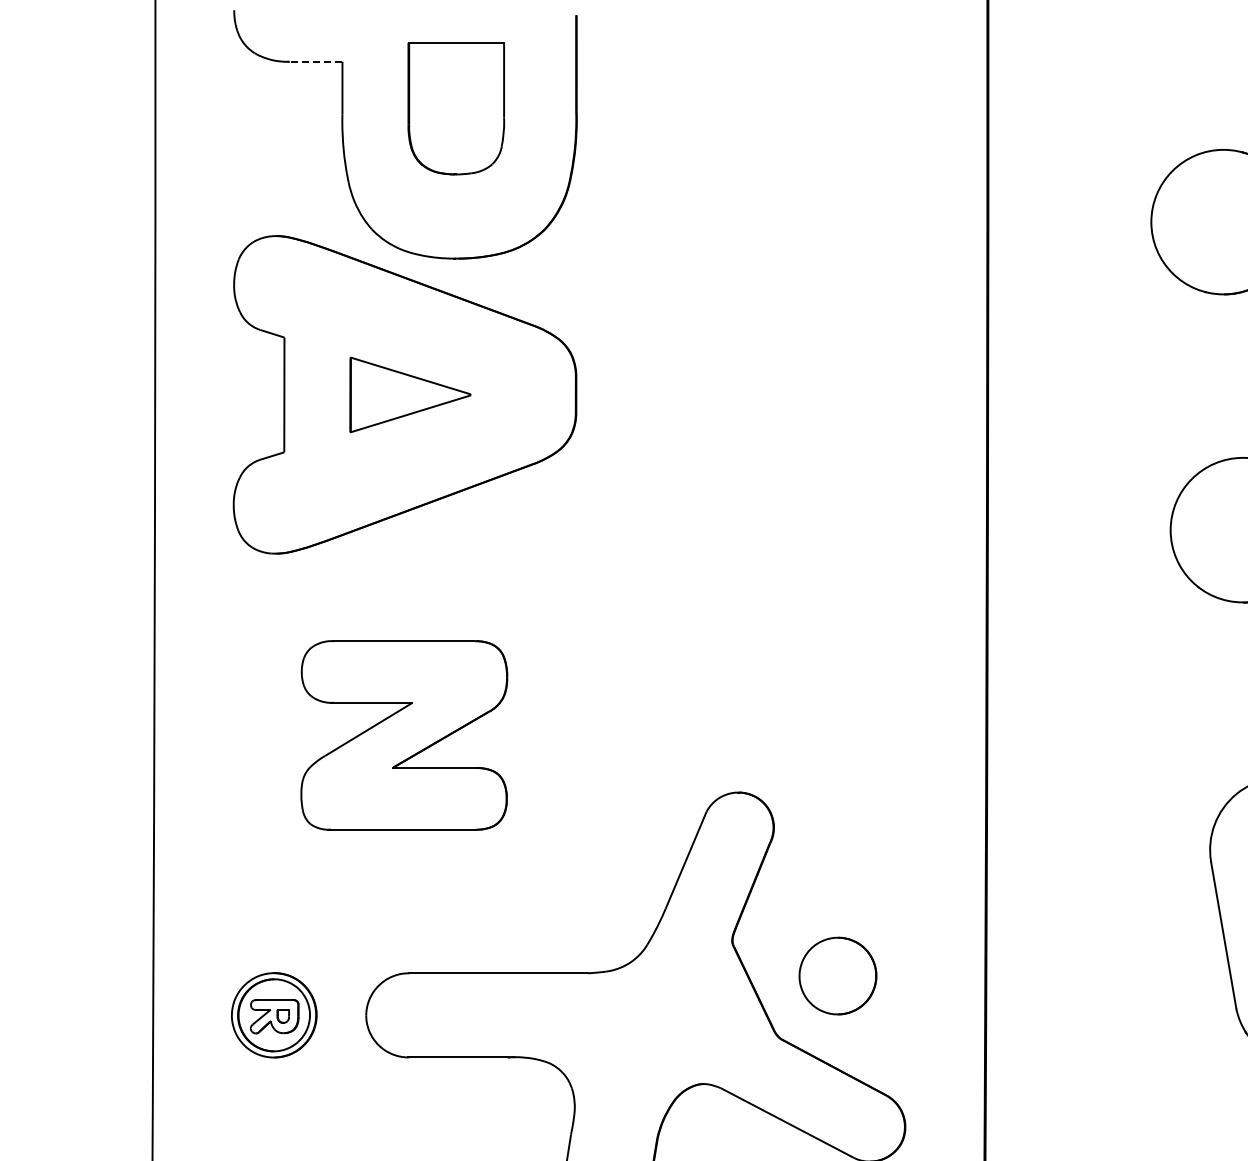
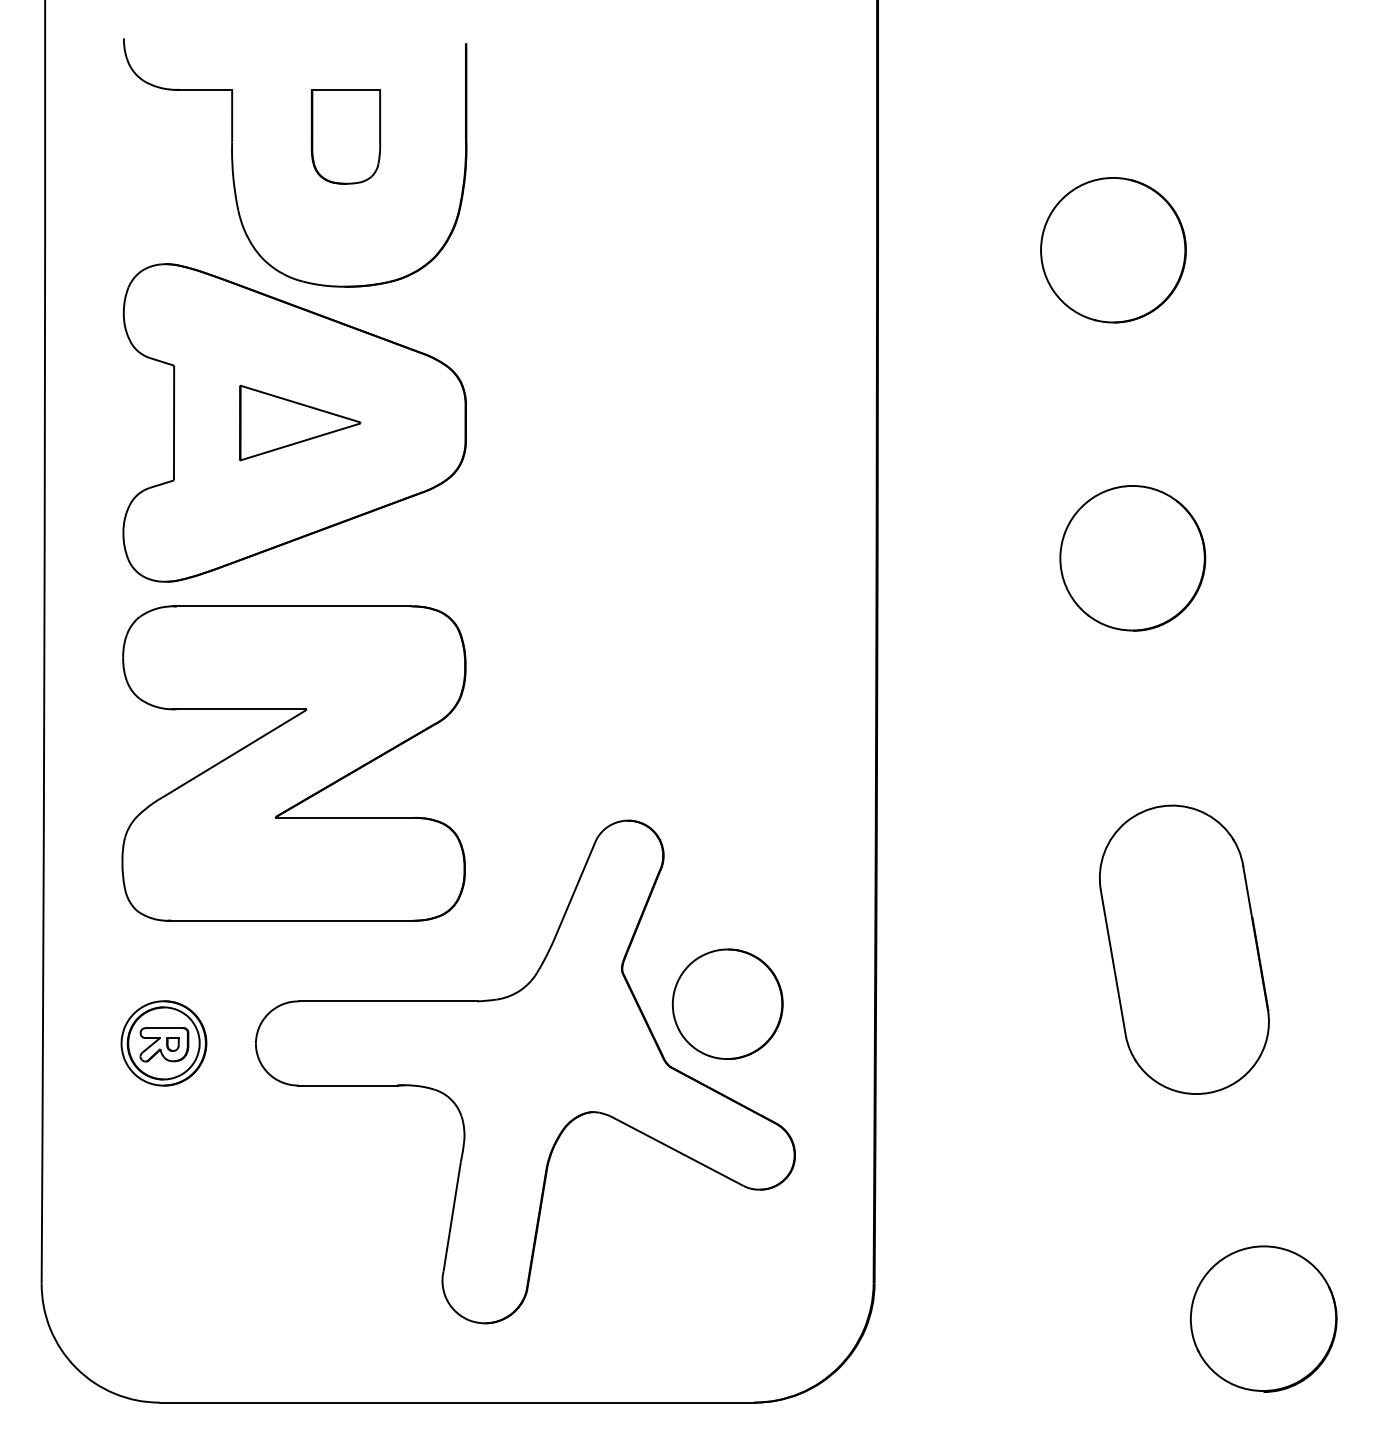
line: (315, 61) -> (205, 89), dashed -> solid
part: (455, 108) -> (345, 136), size x0.71
part: (403, 735) -> (293, 763), size x1.67
part: (837, 975) -> (727, 1003), size x1.43

